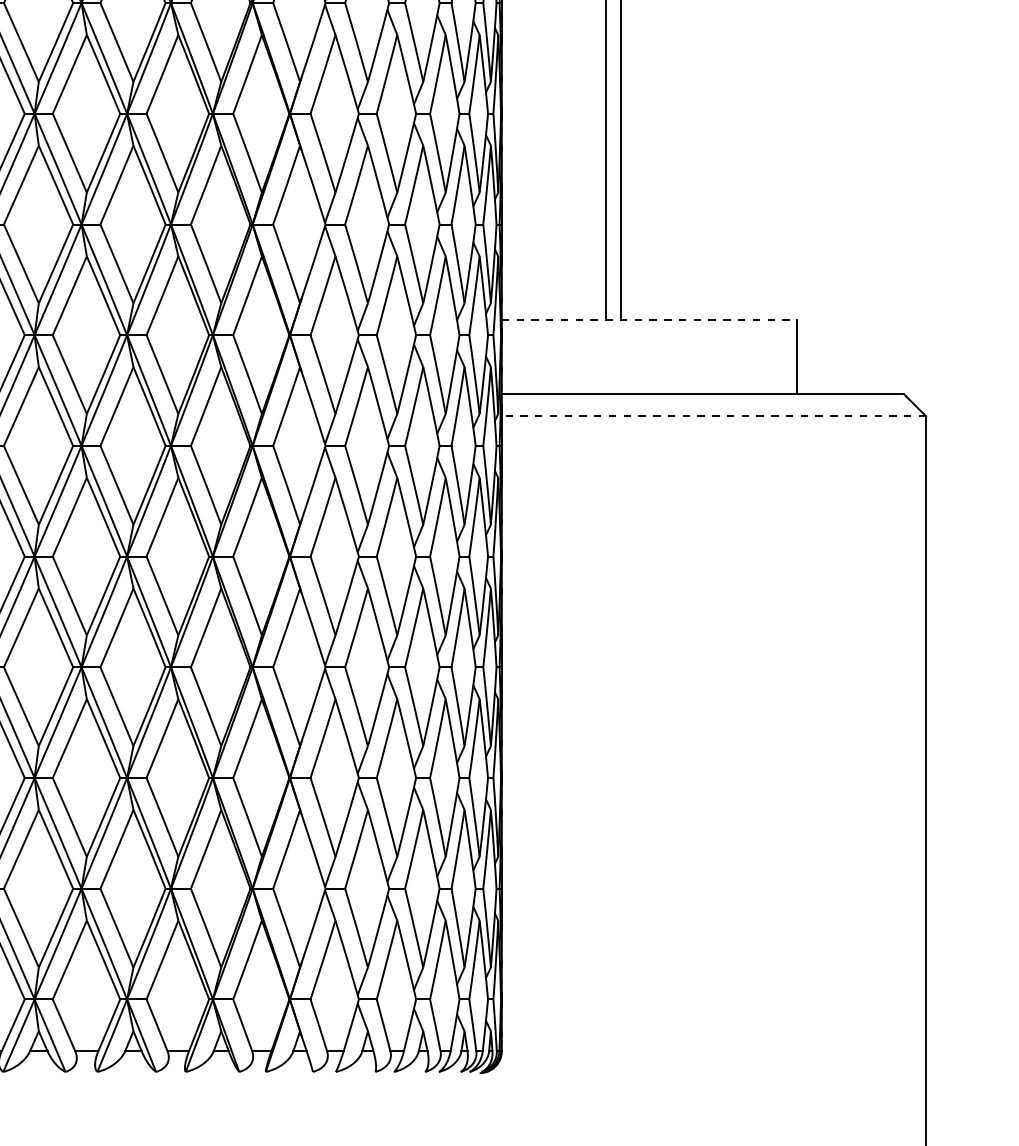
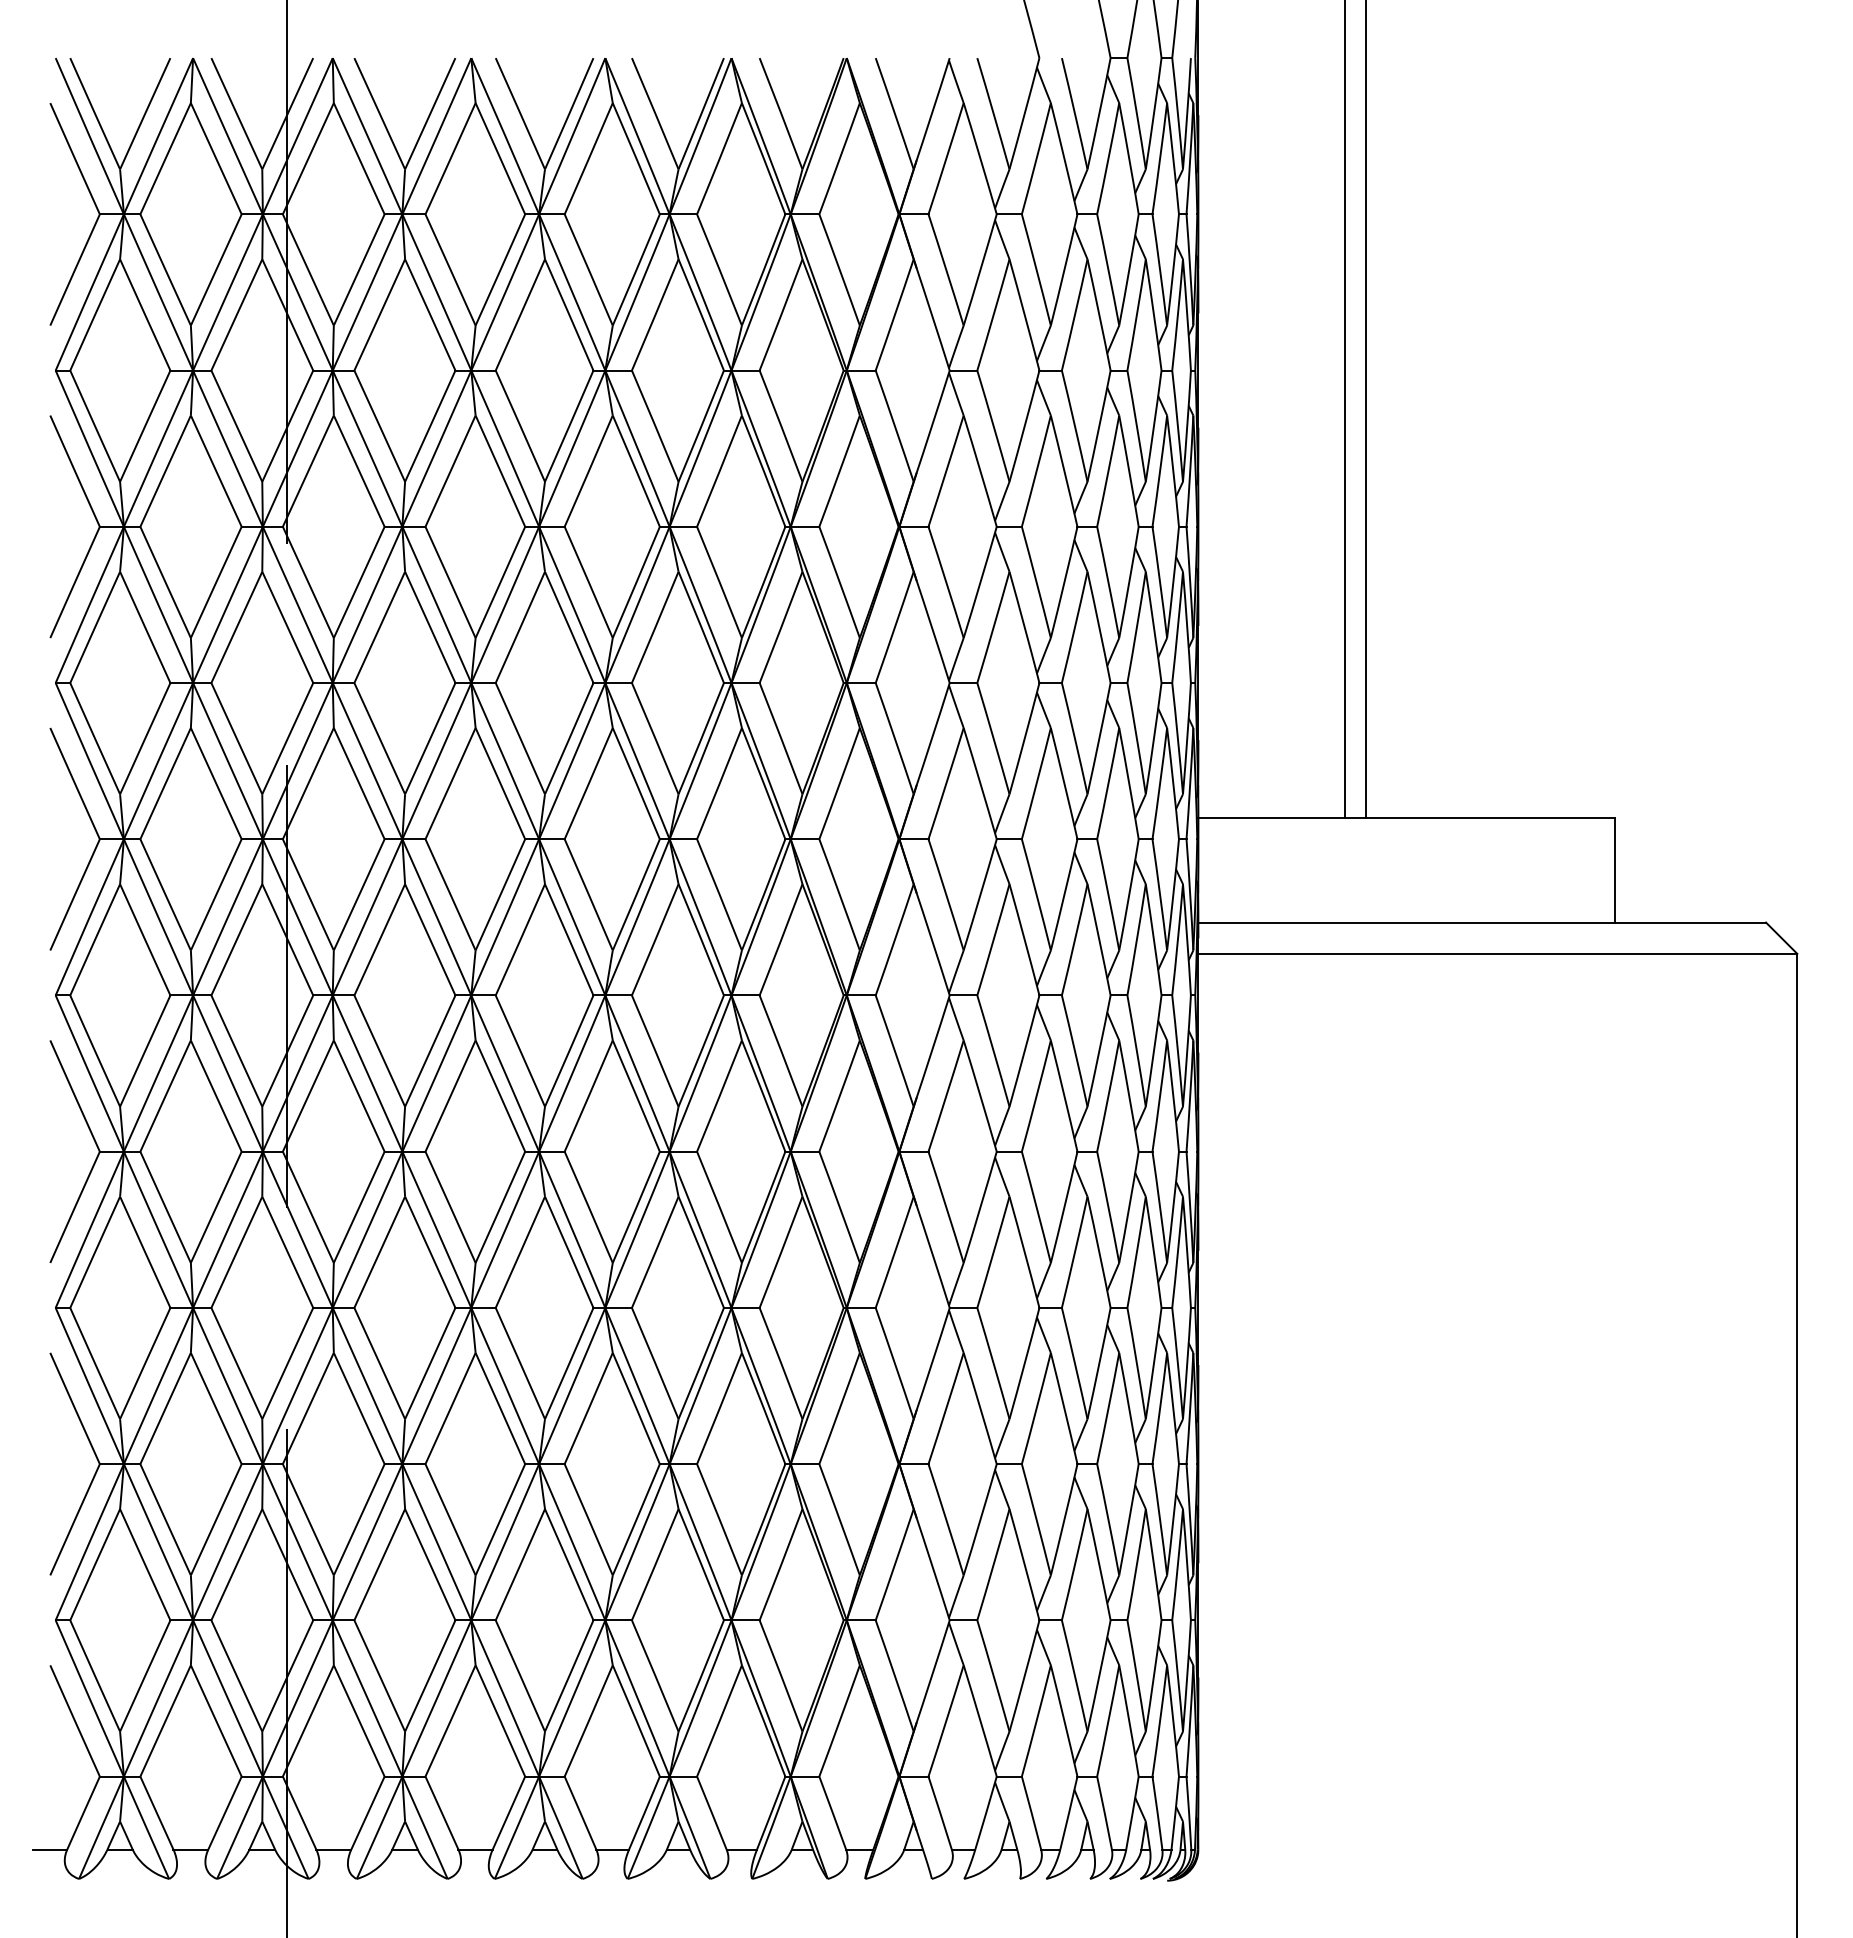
line: (649, 320) -> (1407, 818), dashed -> solid
line: (713, 416) -> (1497, 953), dashed -> solid

